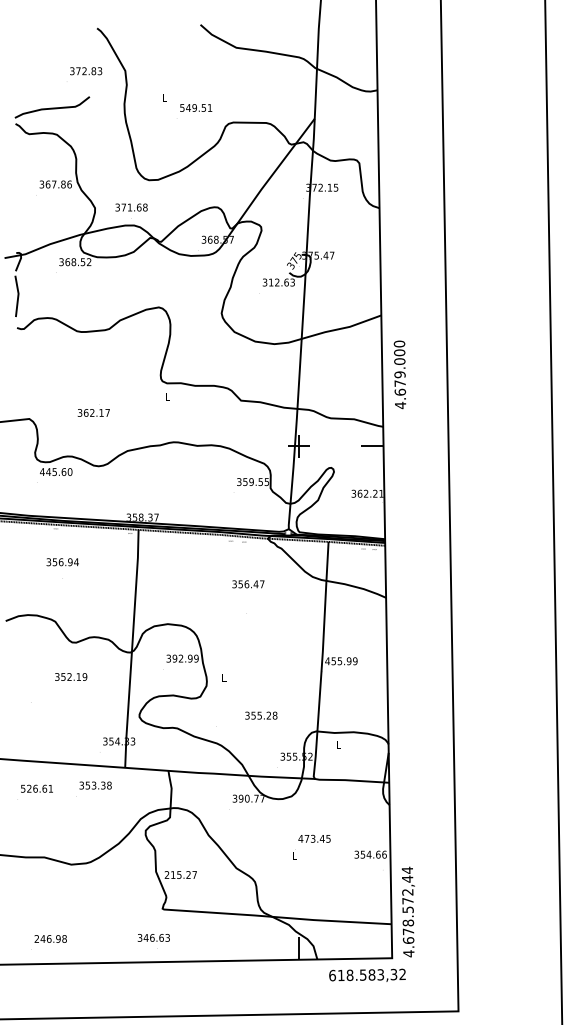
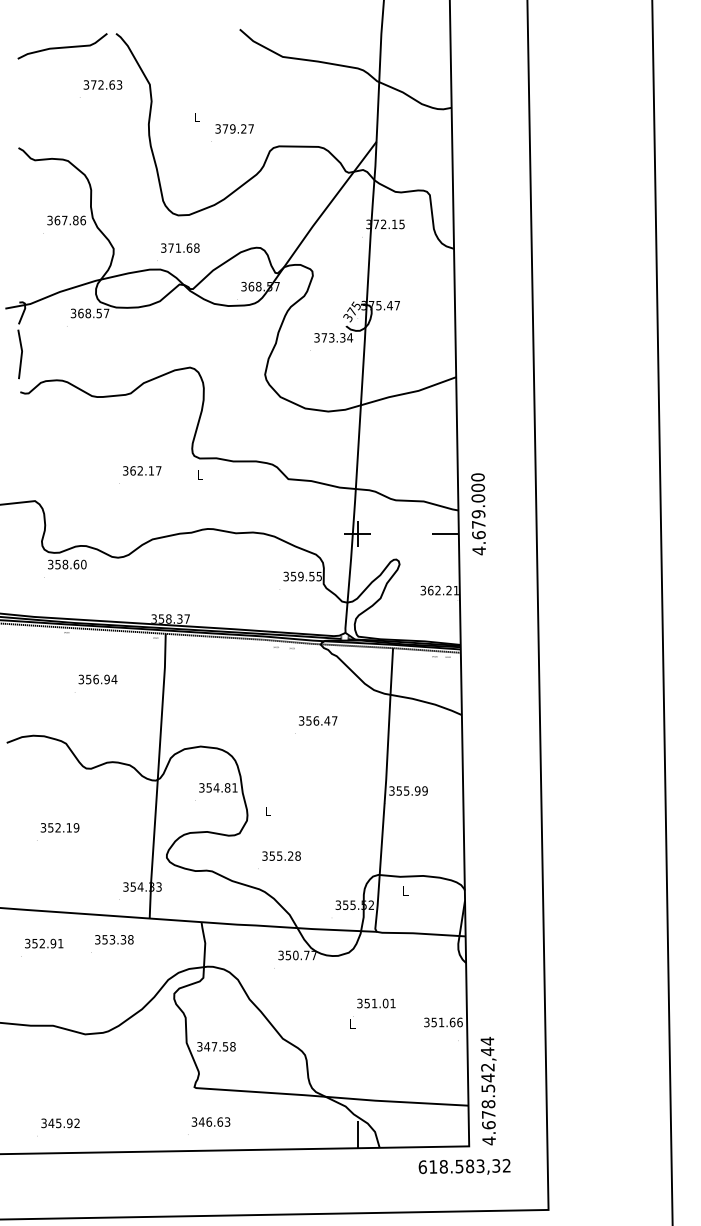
text: (93, 70) -> (111, 84), 372.83 -> 372.63
curve: (52, 107) -> (62, 46), moved
text: (196, 107) -> (234, 128), 549.51 -> 379.27
text: (131, 207) -> (180, 247), moved
text: (89, 262) -> (106, 313), 368.52 -> 368.57
text: (282, 282) -> (337, 337), 312.63 -> 373.34
text: (399, 375) -> (478, 514), moved
text: (94, 412) -> (142, 470), moved
text: (48, 471) -> (57, 564), 445.60 -> 358.60
text: (62, 562) -> (97, 679), moved
text: (248, 583) -> (318, 720), moved
text: (185, 658) -> (221, 787), 392.99 -> 354.81
text: (327, 660) -> (391, 790), 455.99 -> 355.99
text: (70, 676) -> (59, 827), moved
text: (261, 715) -> (281, 855), moved
text: (33, 788) -> (40, 943), 526.61 -> 352.91
text: (241, 797) -> (288, 954), 390.77 -> 350.77
text: (313, 838) -> (375, 1003), 473.45 -> 351.01
text: (369, 854) -> (441, 1022), 354.66 -> 351.66
text: (181, 874) -> (216, 1046), 215.27 -> 347.58
text: (407, 900) -> (487, 1077), 4.678.572,44 -> 4.678.542,44
text: (153, 937) -> (210, 1121), moved
text: (50, 939) -> (60, 1123), 246.98 -> 345.92
text: (367, 975) -> (464, 1166), moved

